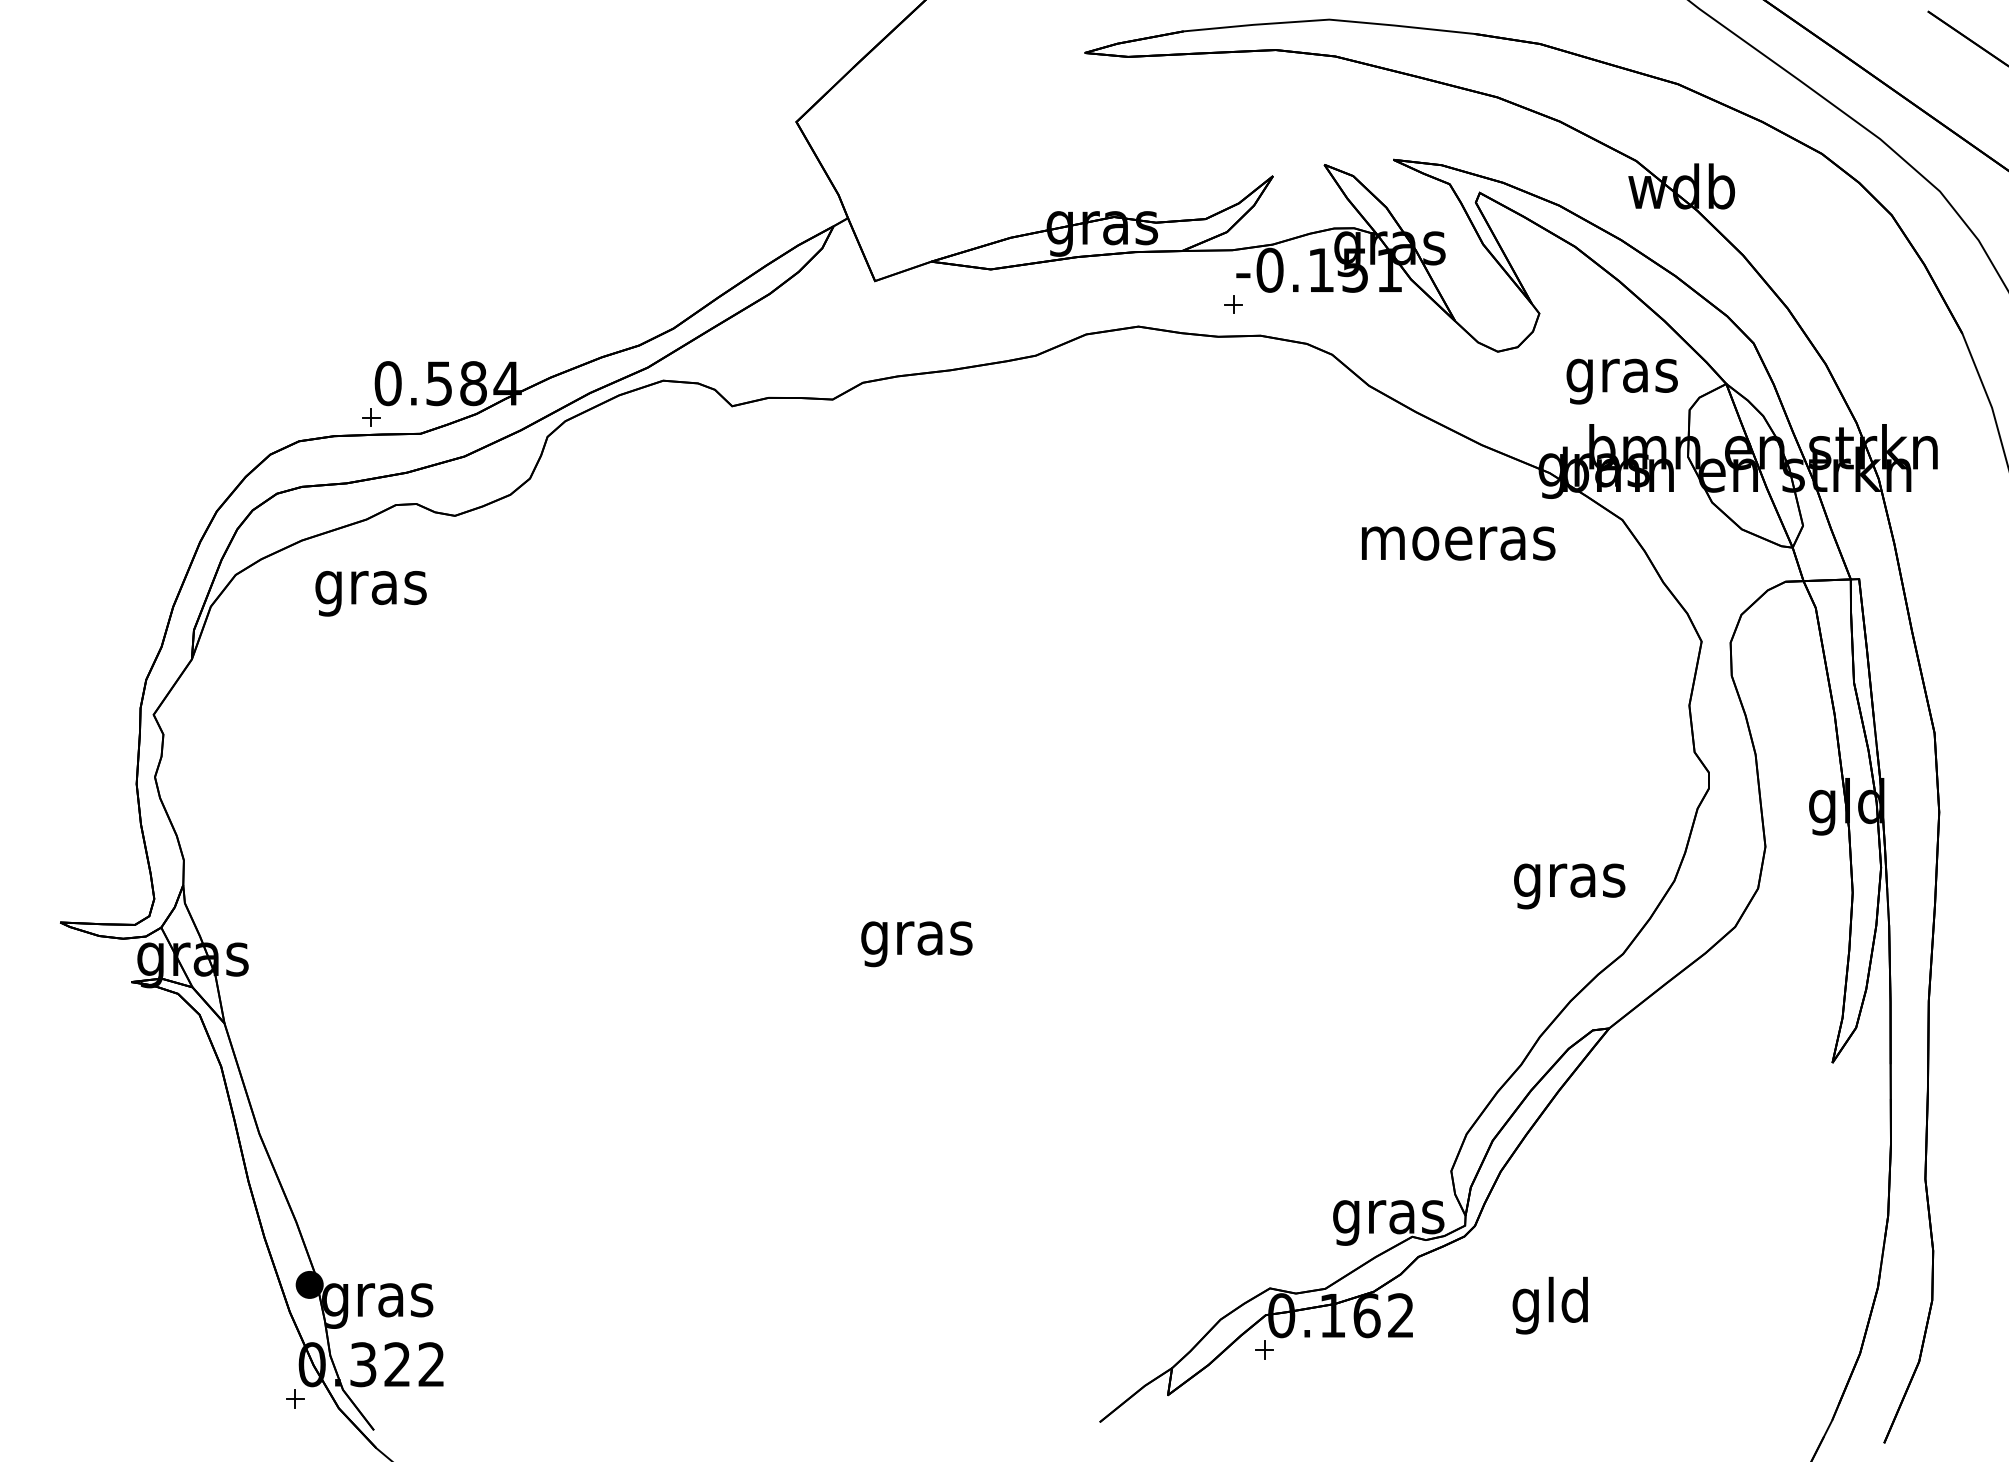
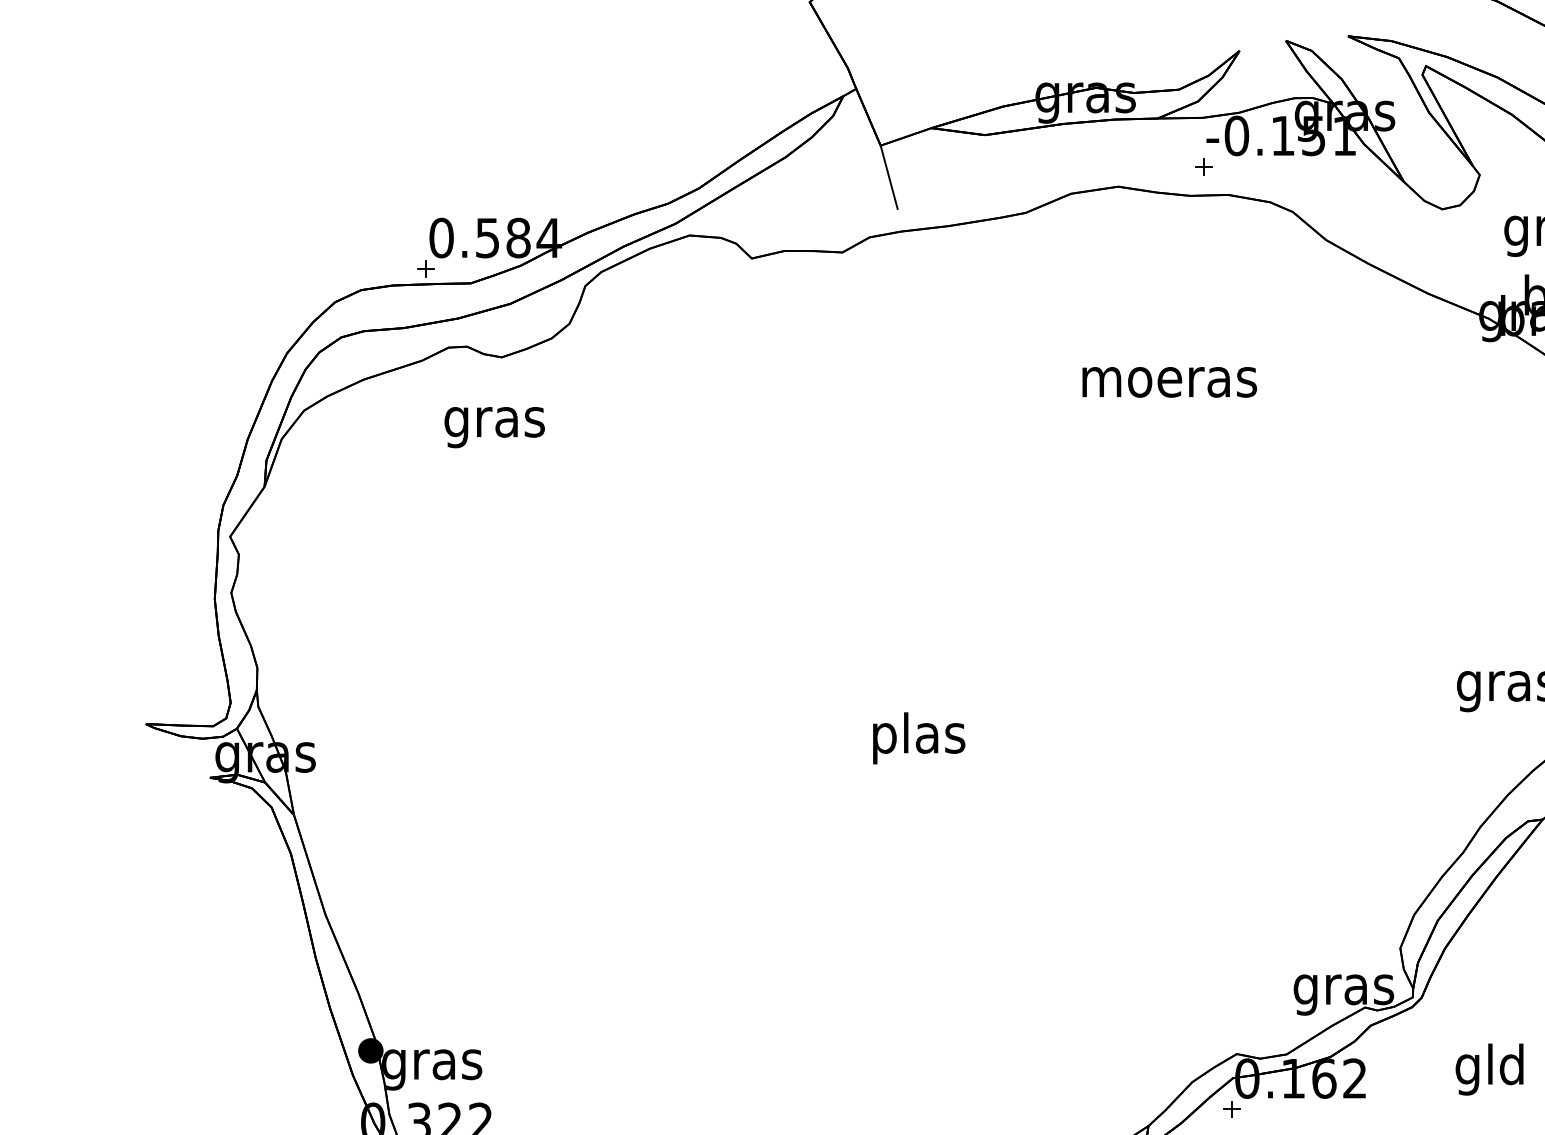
line: (884, 316) -> (889, 177), added
text: (1458, 543) -> (1169, 382), moved
text: (370, 593) -> (494, 427), moved
text: (916, 938) -> (918, 738), gras -> plas

